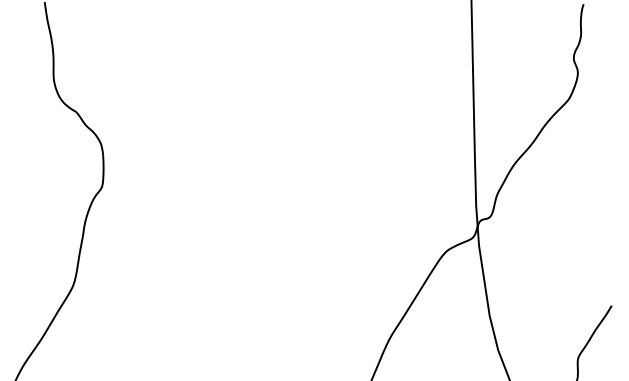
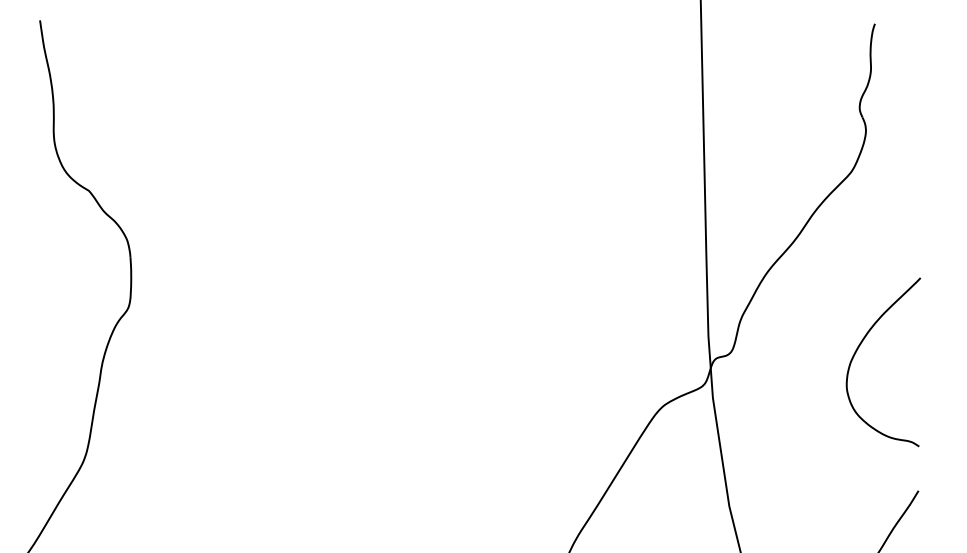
curve: (573, 214) -> (859, 349), added

